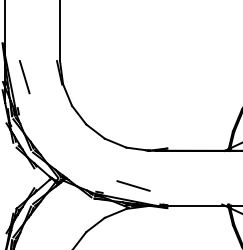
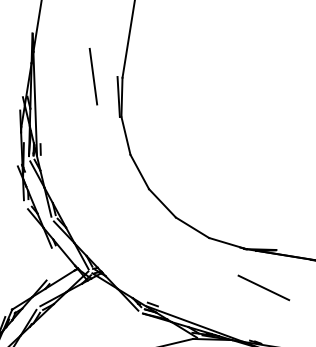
line: (24, 77) -> (93, 77), moved
line: (133, 185) -> (263, 287), moved

